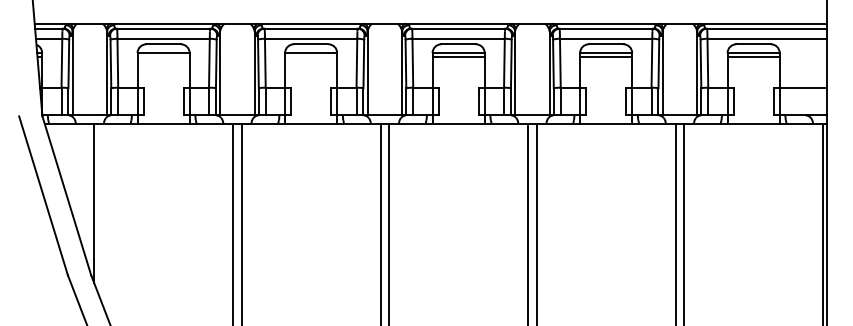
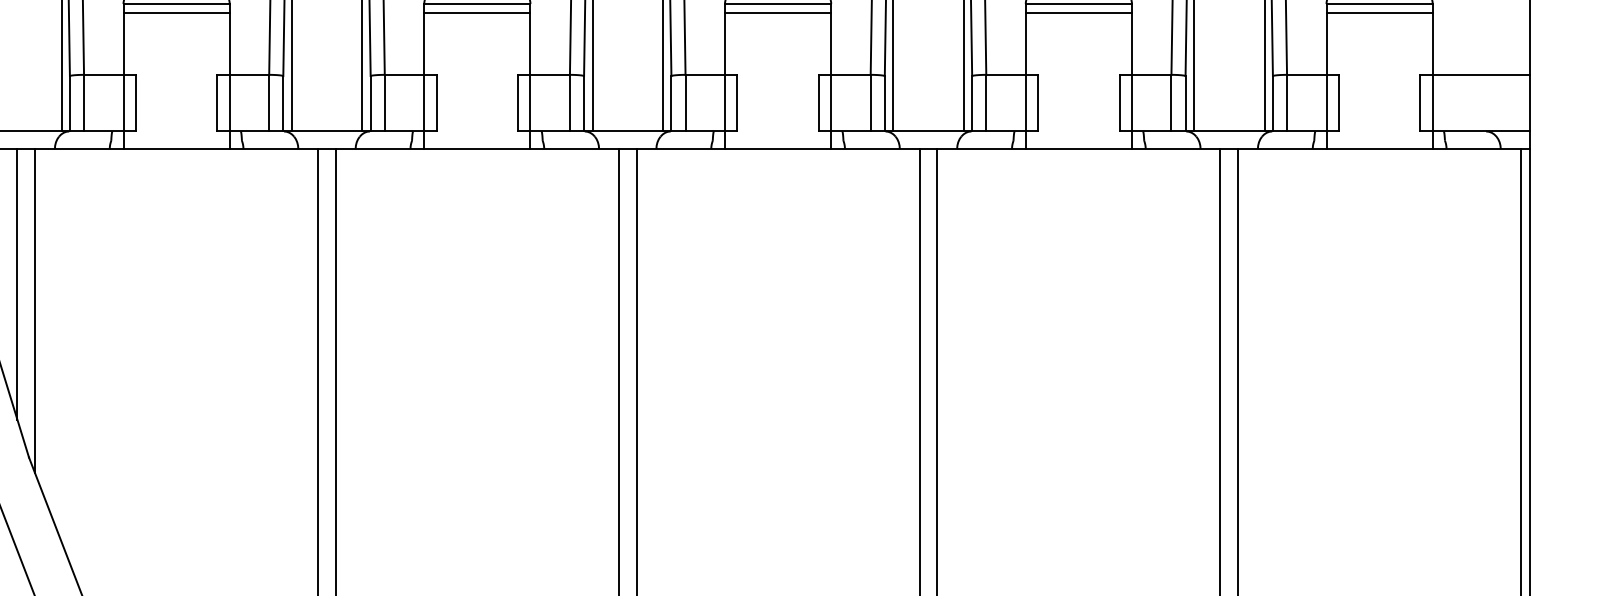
line: (163, 57) -> (176, 13), added
line: (311, 57) -> (478, 13), added
line: (85, 190) -> (17, 284), added

